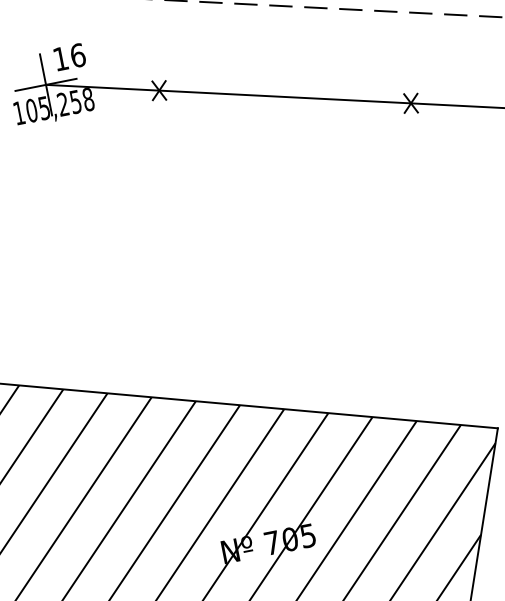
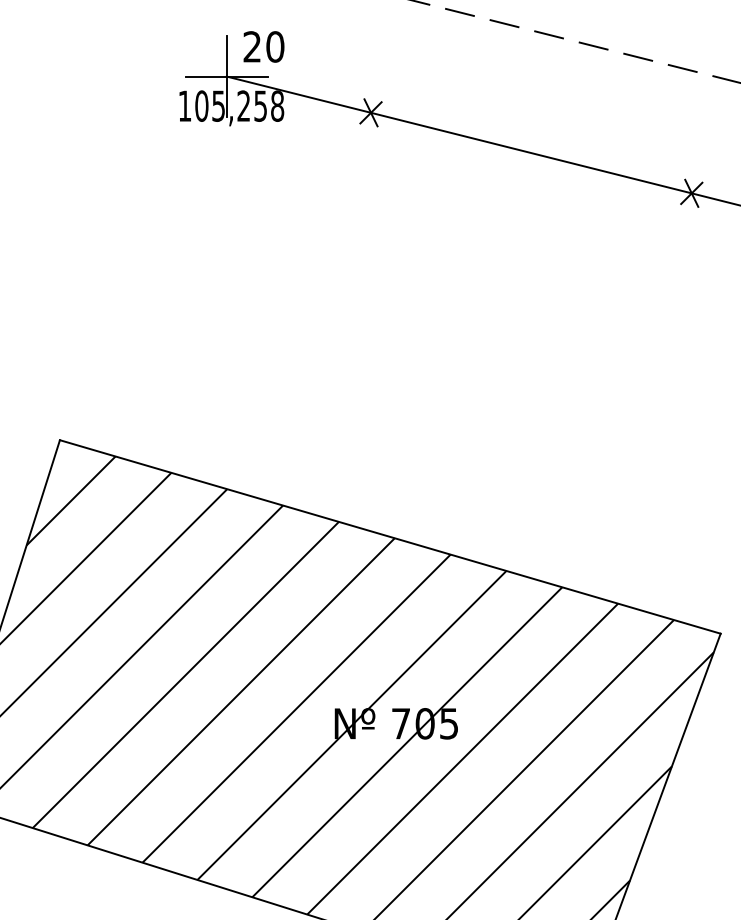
text: (69, 56) -> (263, 46), 16 -> 20

